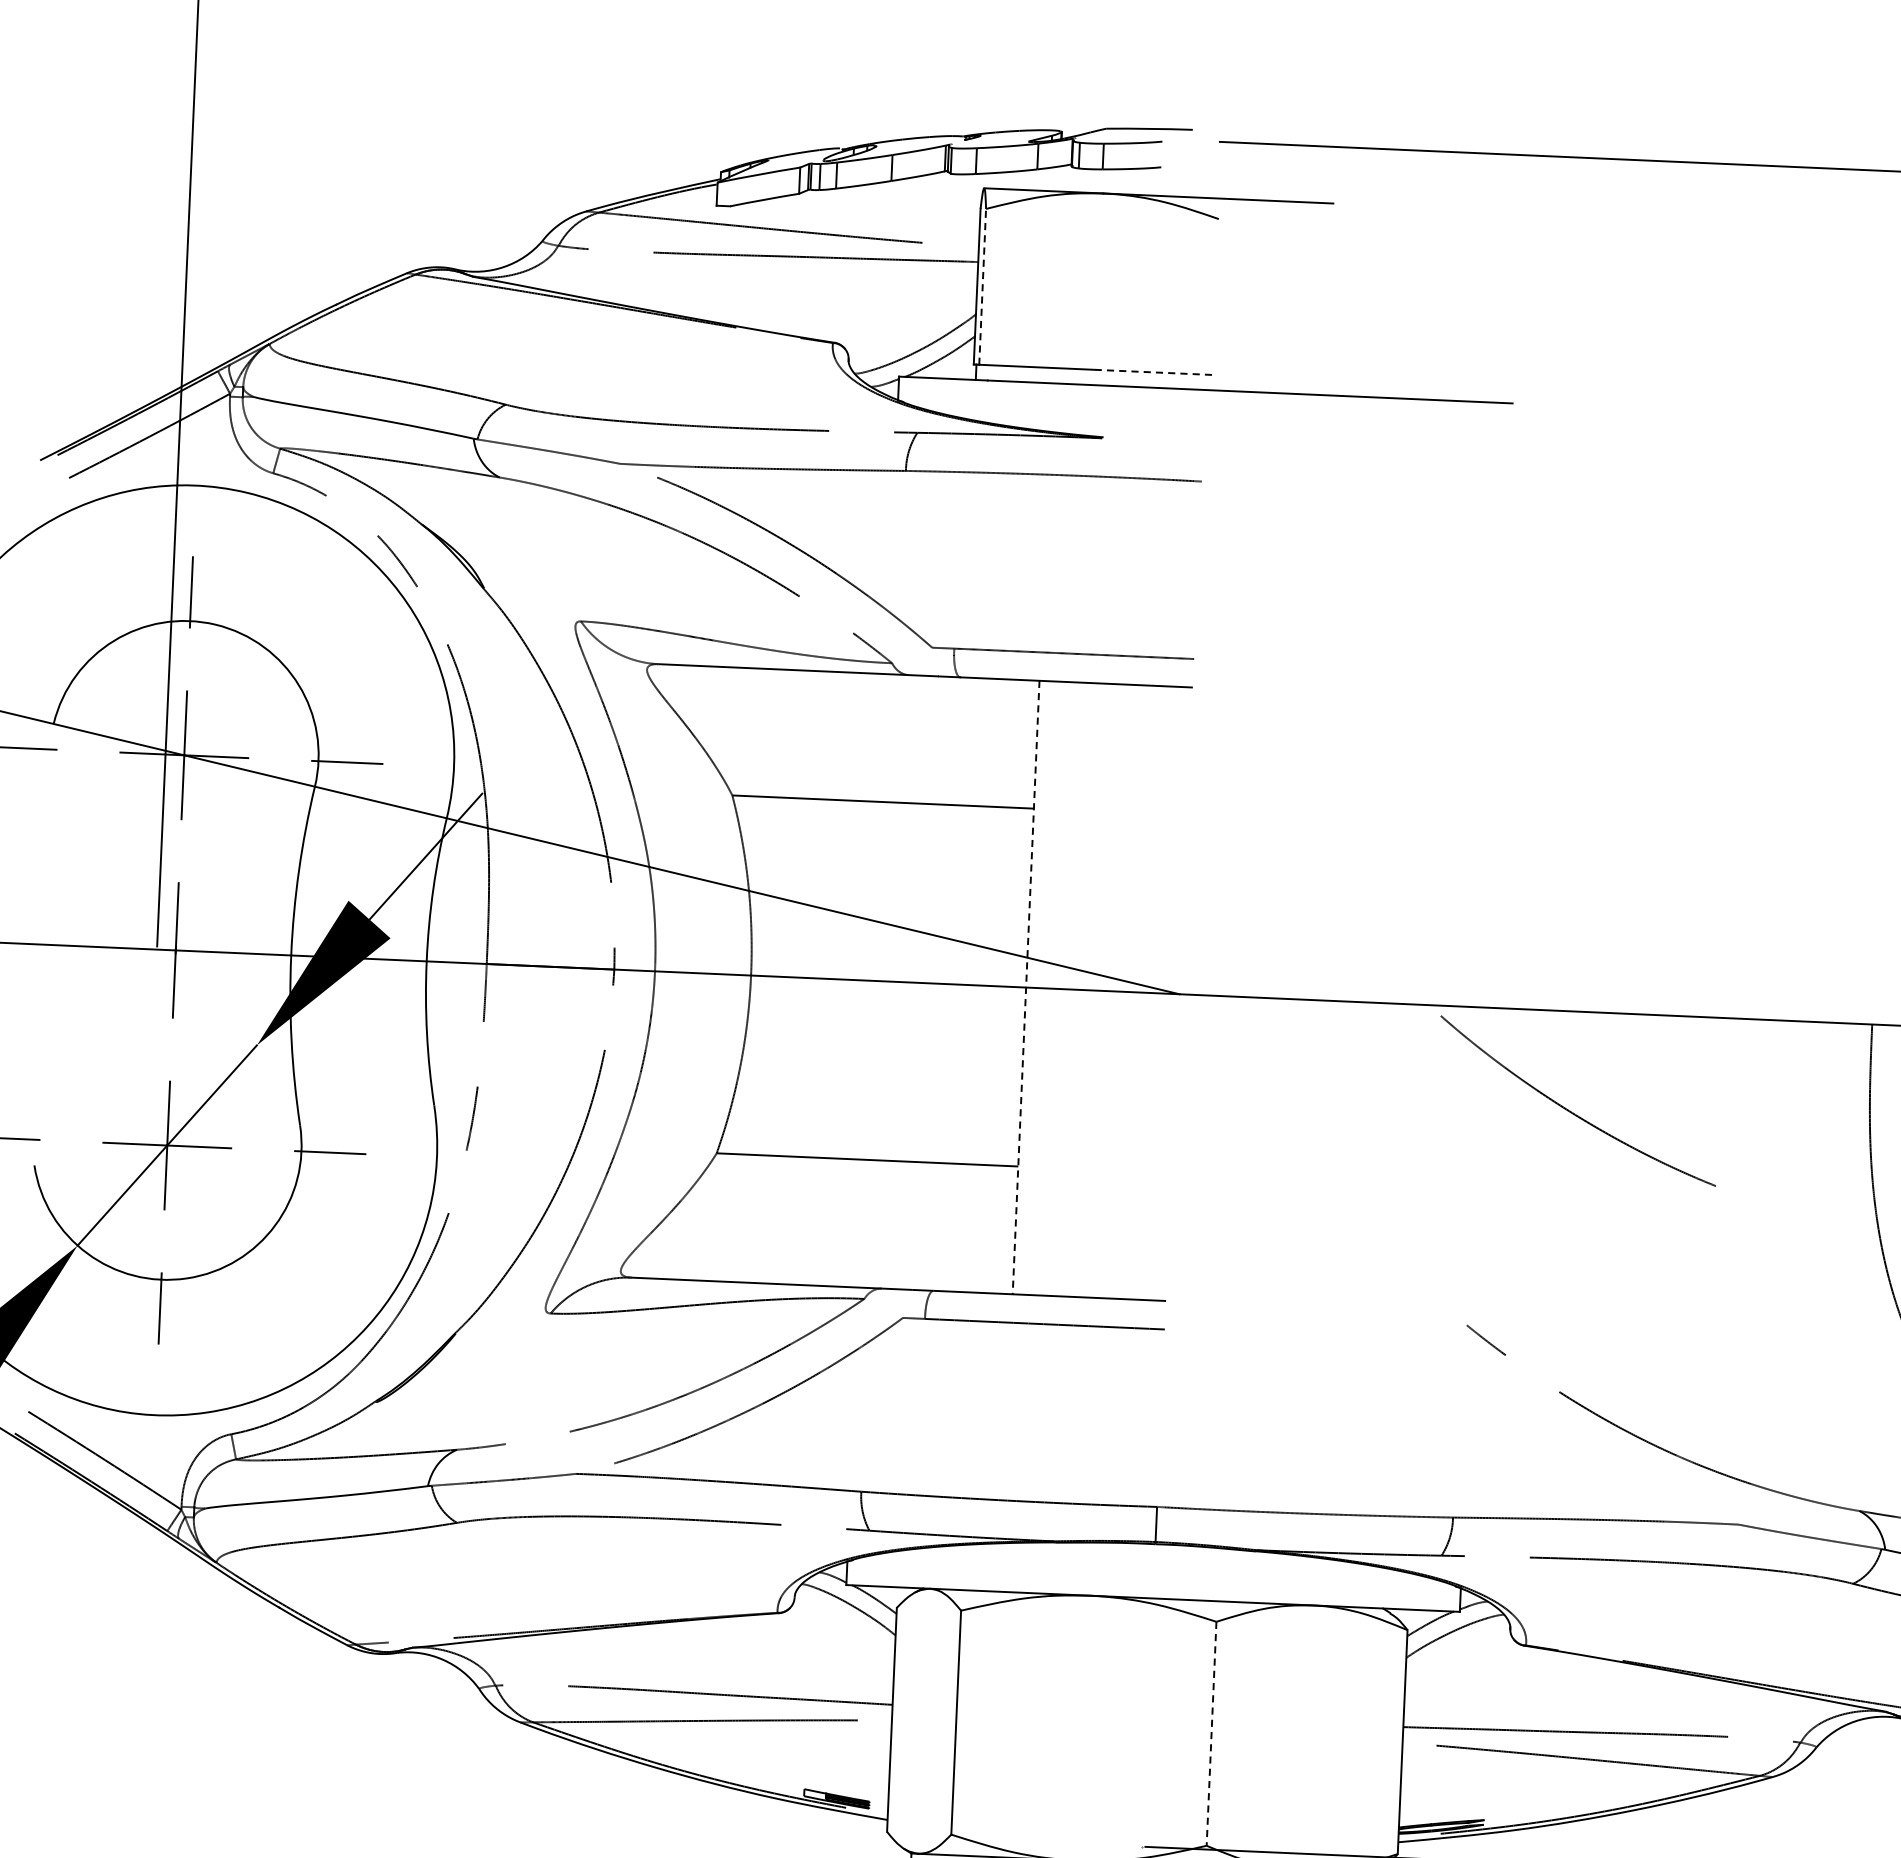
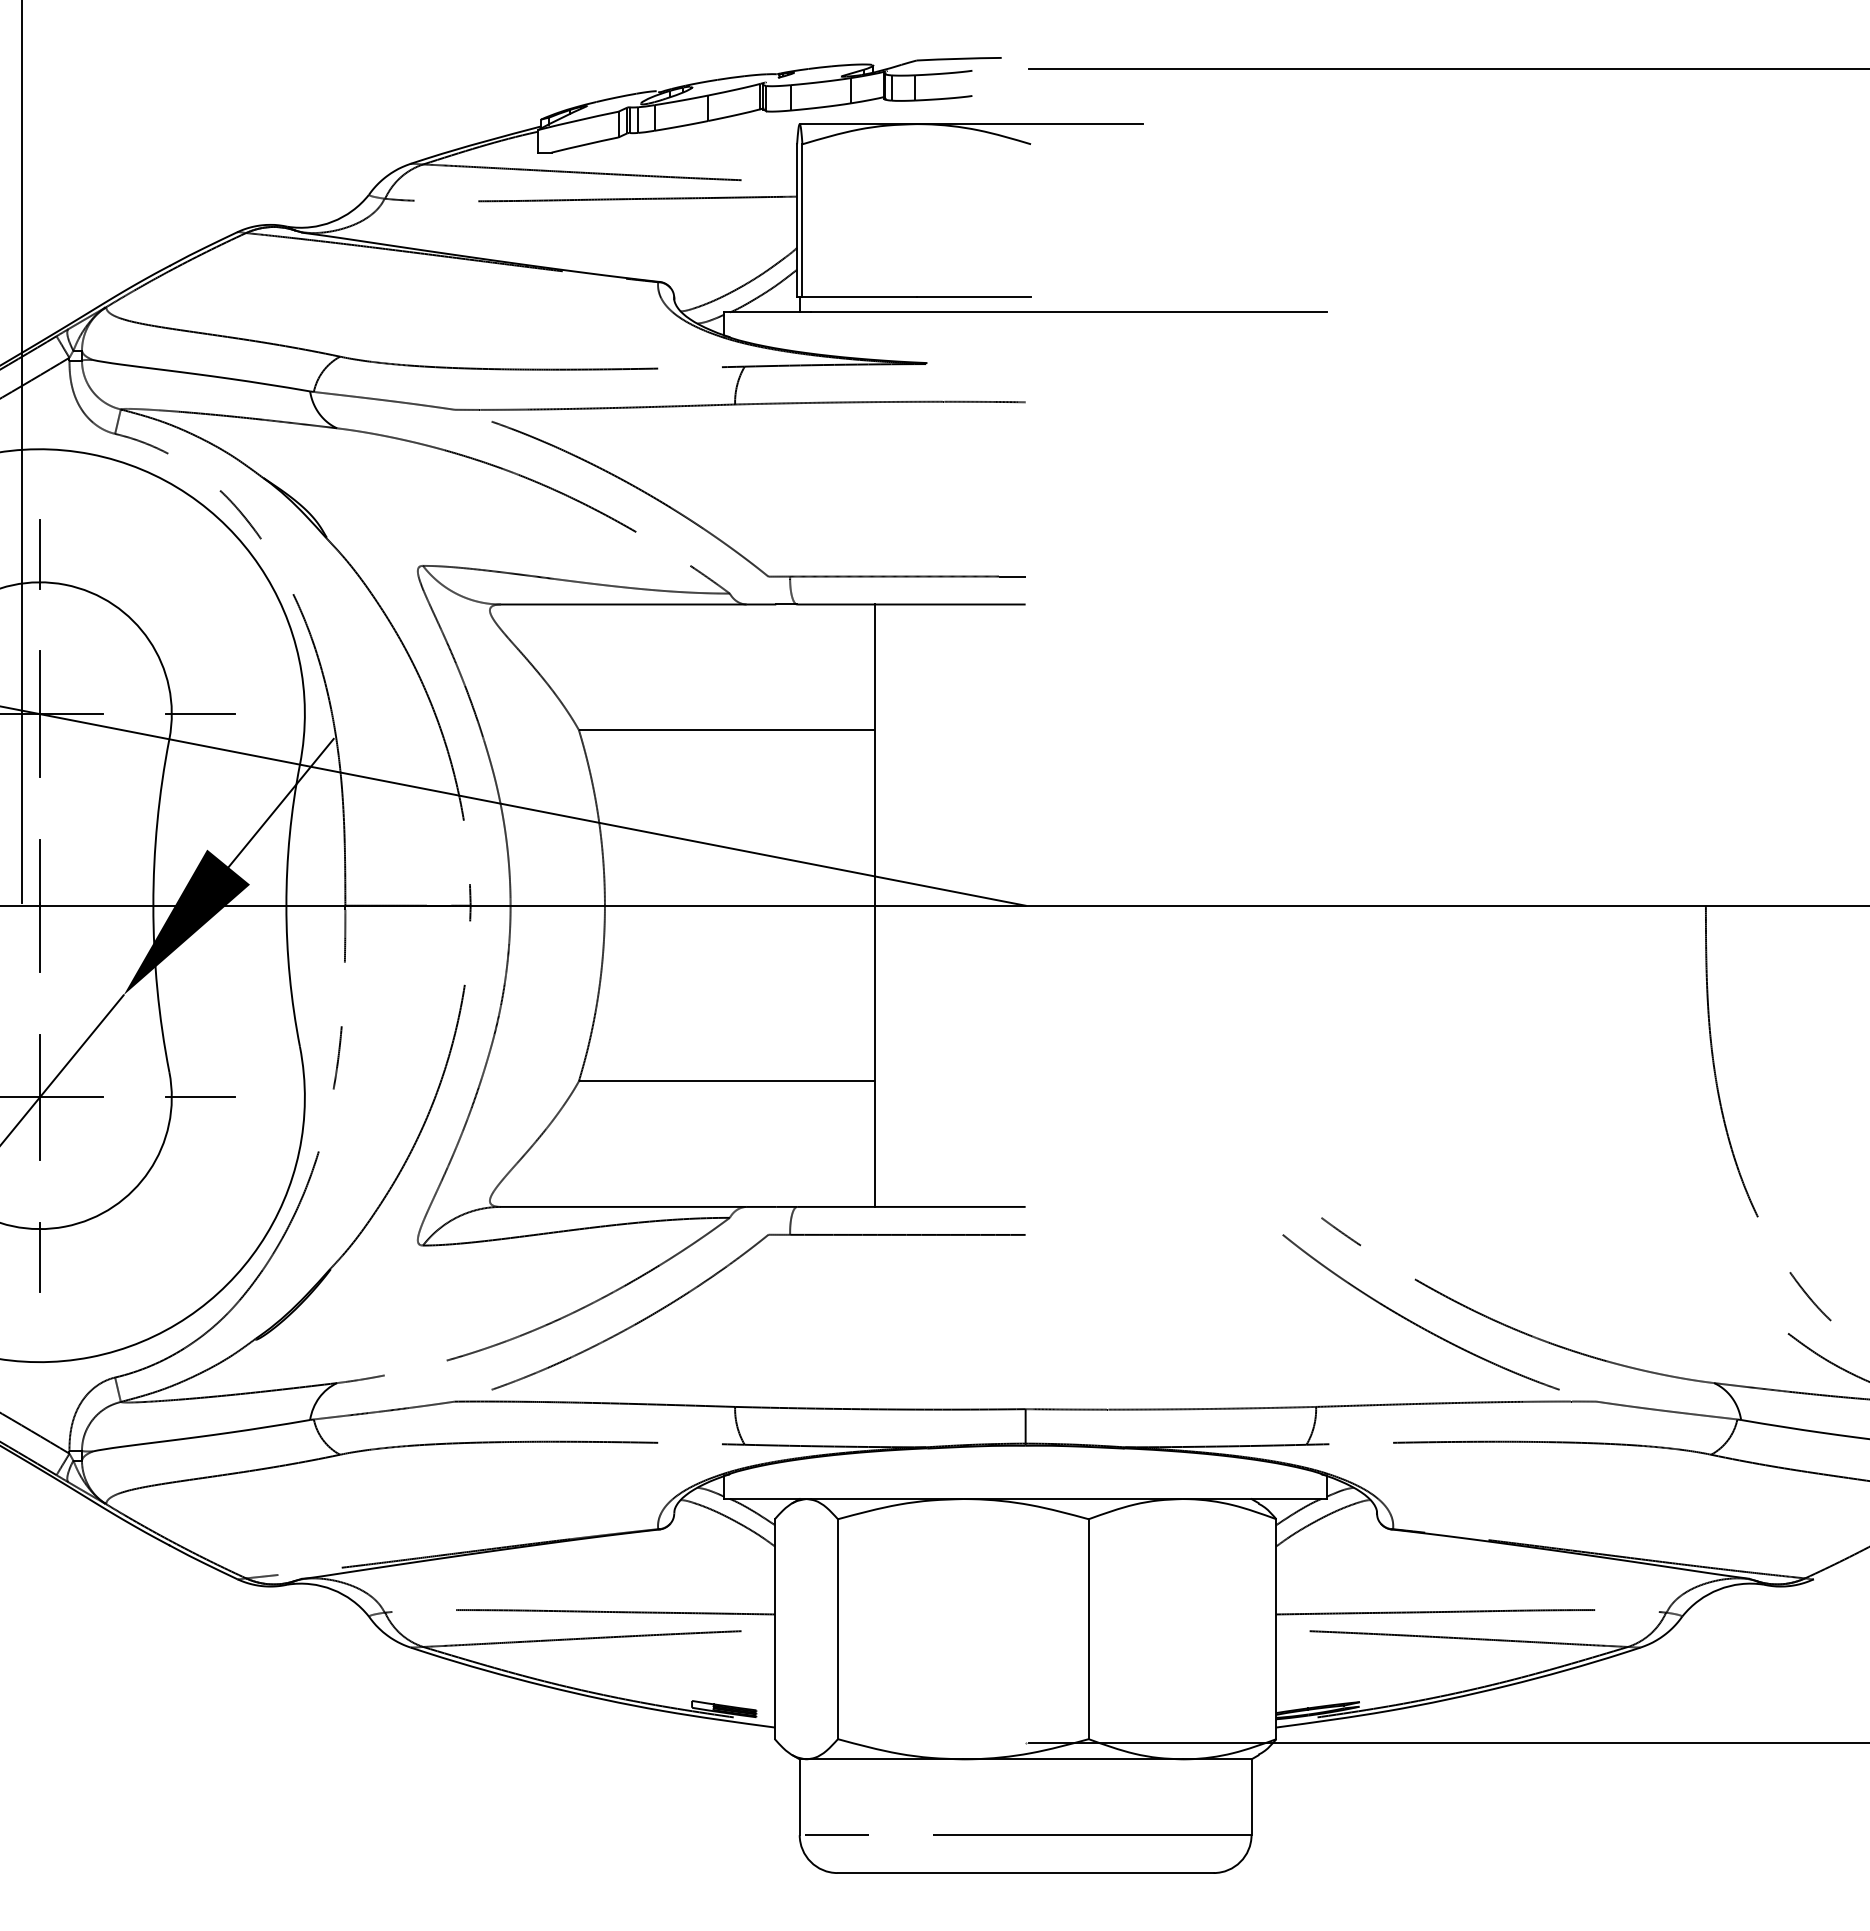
line: (982, 286) -> (802, 220), dashed -> solid
line: (1153, 372) -> (973, 297), dashed -> solid
line: (1026, 988) -> (875, 906), dashed -> solid
curve: (1571, 1111) -> (1414, 1322), moved
line: (1211, 1734) -> (1088, 1629), dashed -> solid

